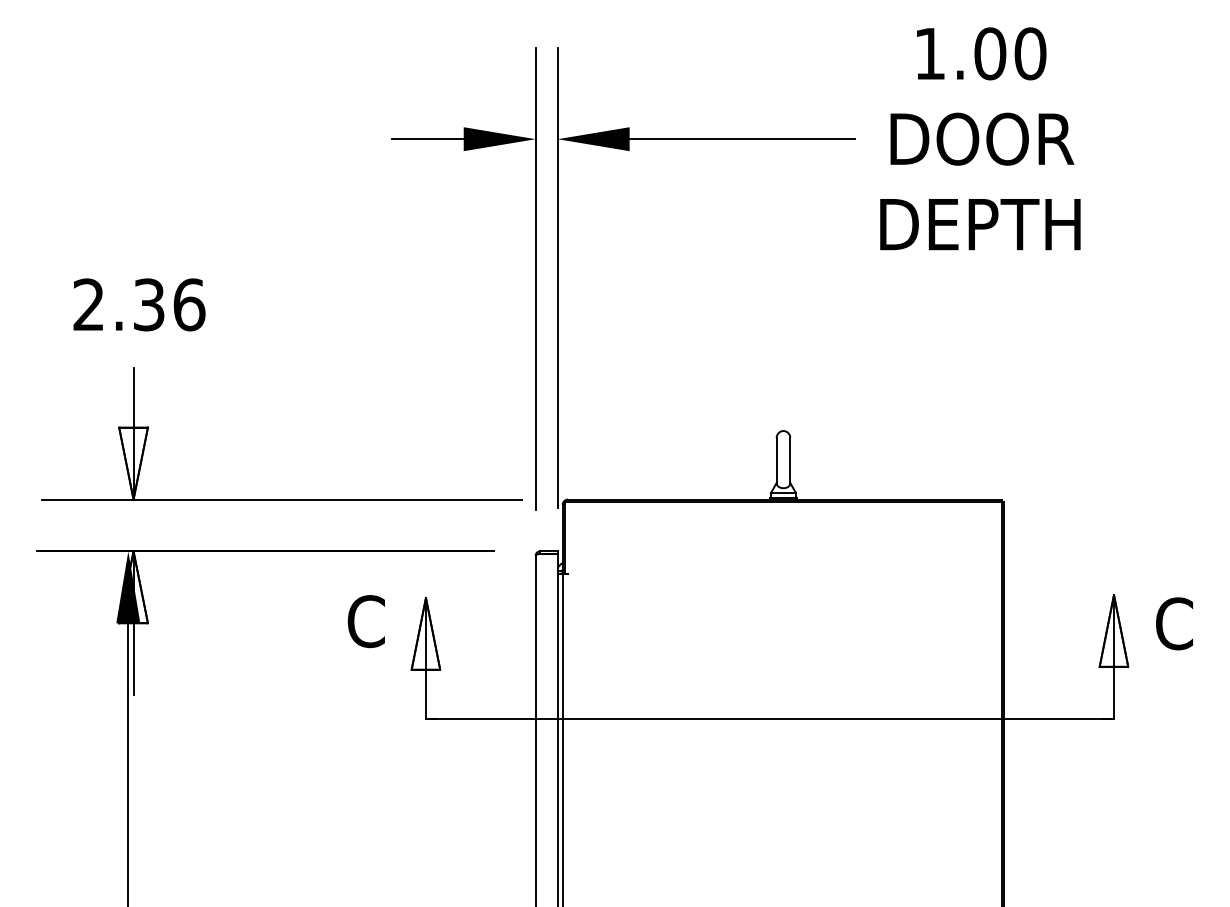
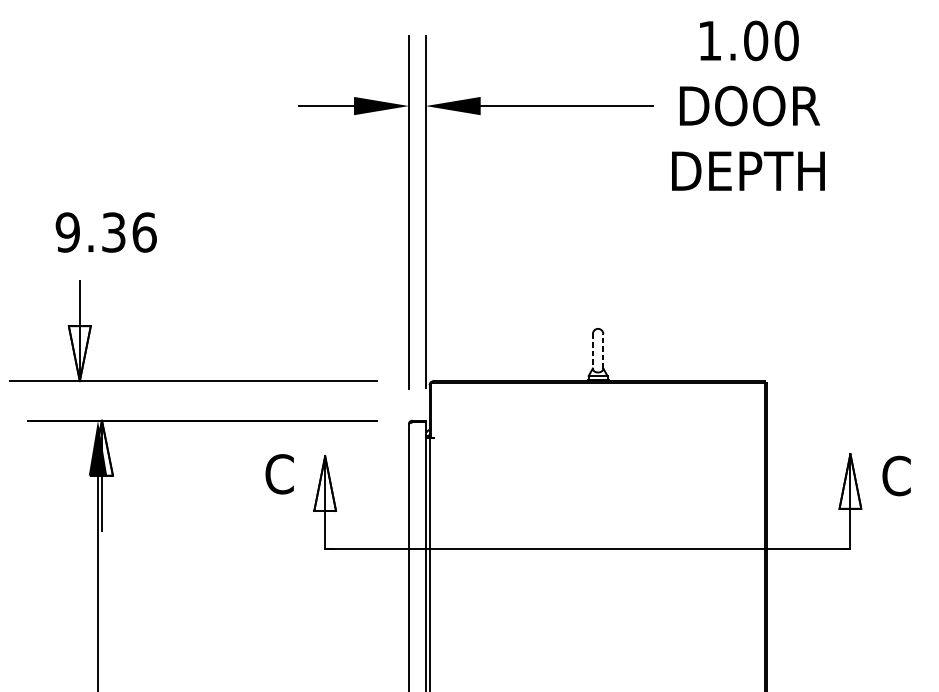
text: (88, 304) -> (67, 232), 2.36 -> 9.36
line: (776, 460) -> (592, 351), solid -> dashed
line: (790, 460) -> (603, 351), solid -> dashed
part: (281, 499) -> (192, 381), moved

